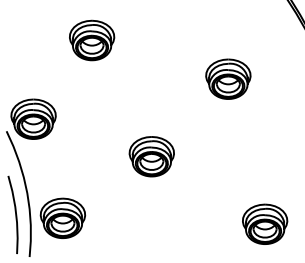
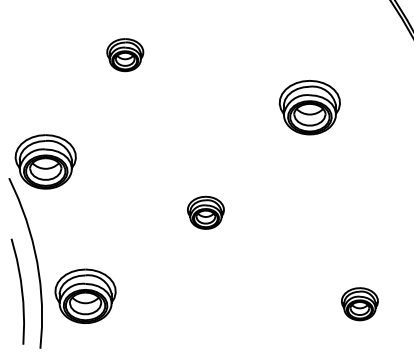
part: (92, 40) -> (125, 55), size x0.6
part: (151, 156) -> (205, 212), size x0.6
part: (265, 223) -> (360, 303), size x0.6

